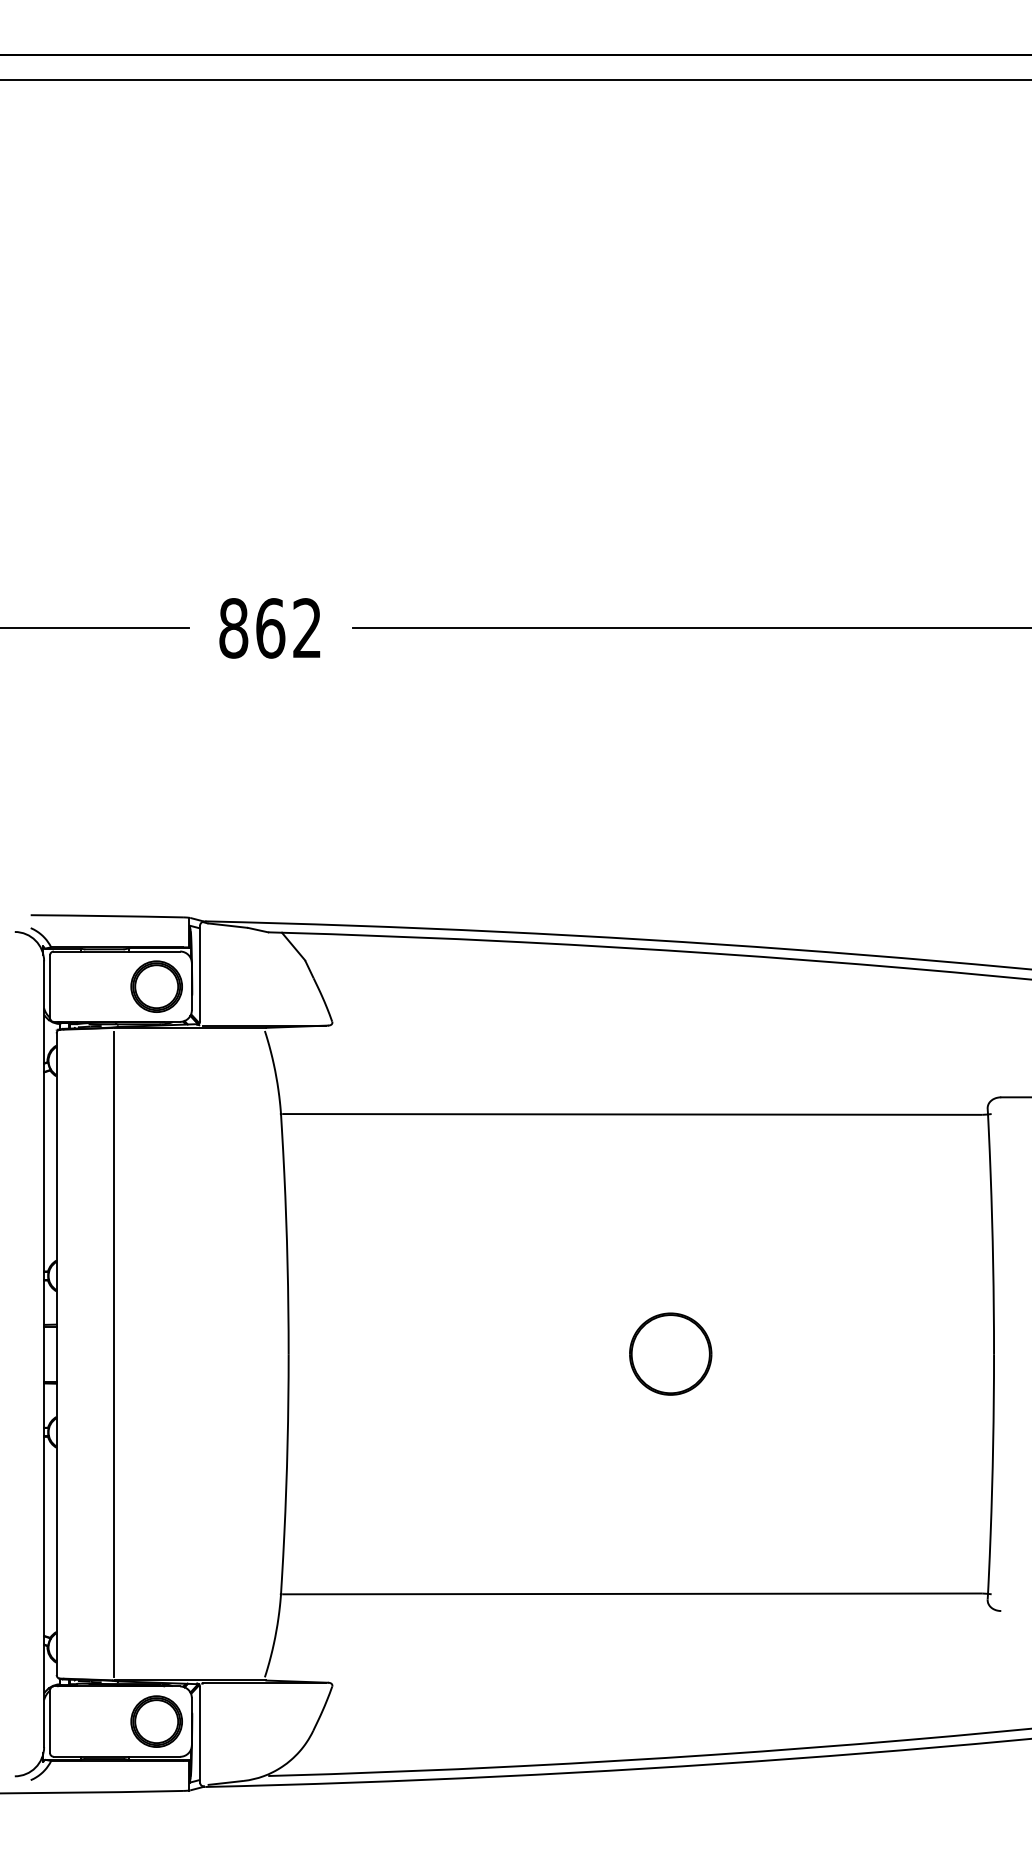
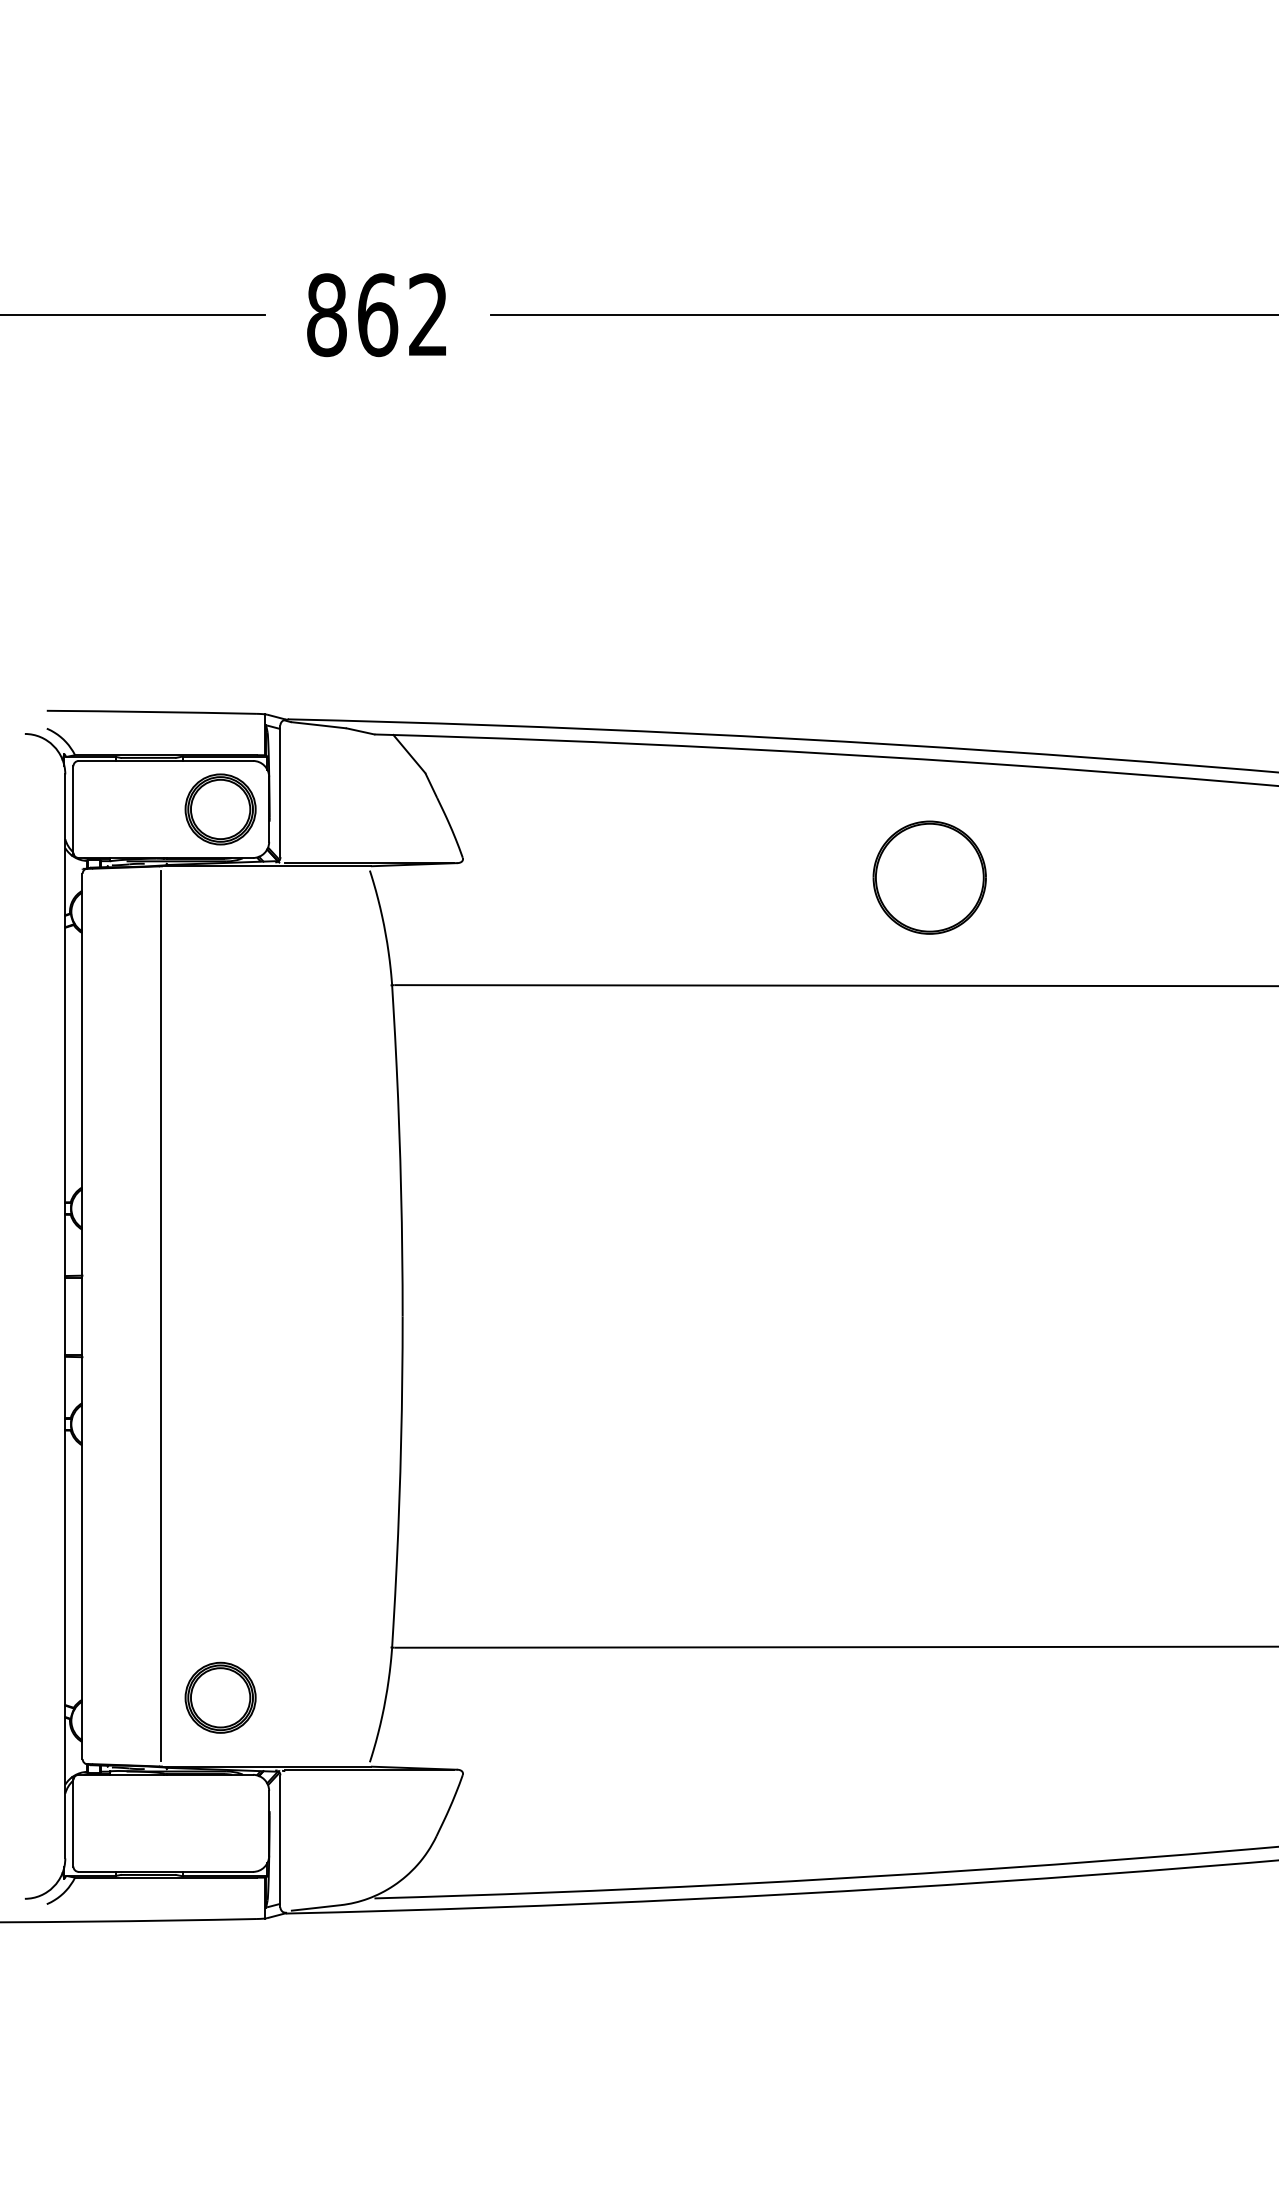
part: (670, 1353) -> (929, 876), moved
part: (156, 1721) -> (220, 1697), moved

